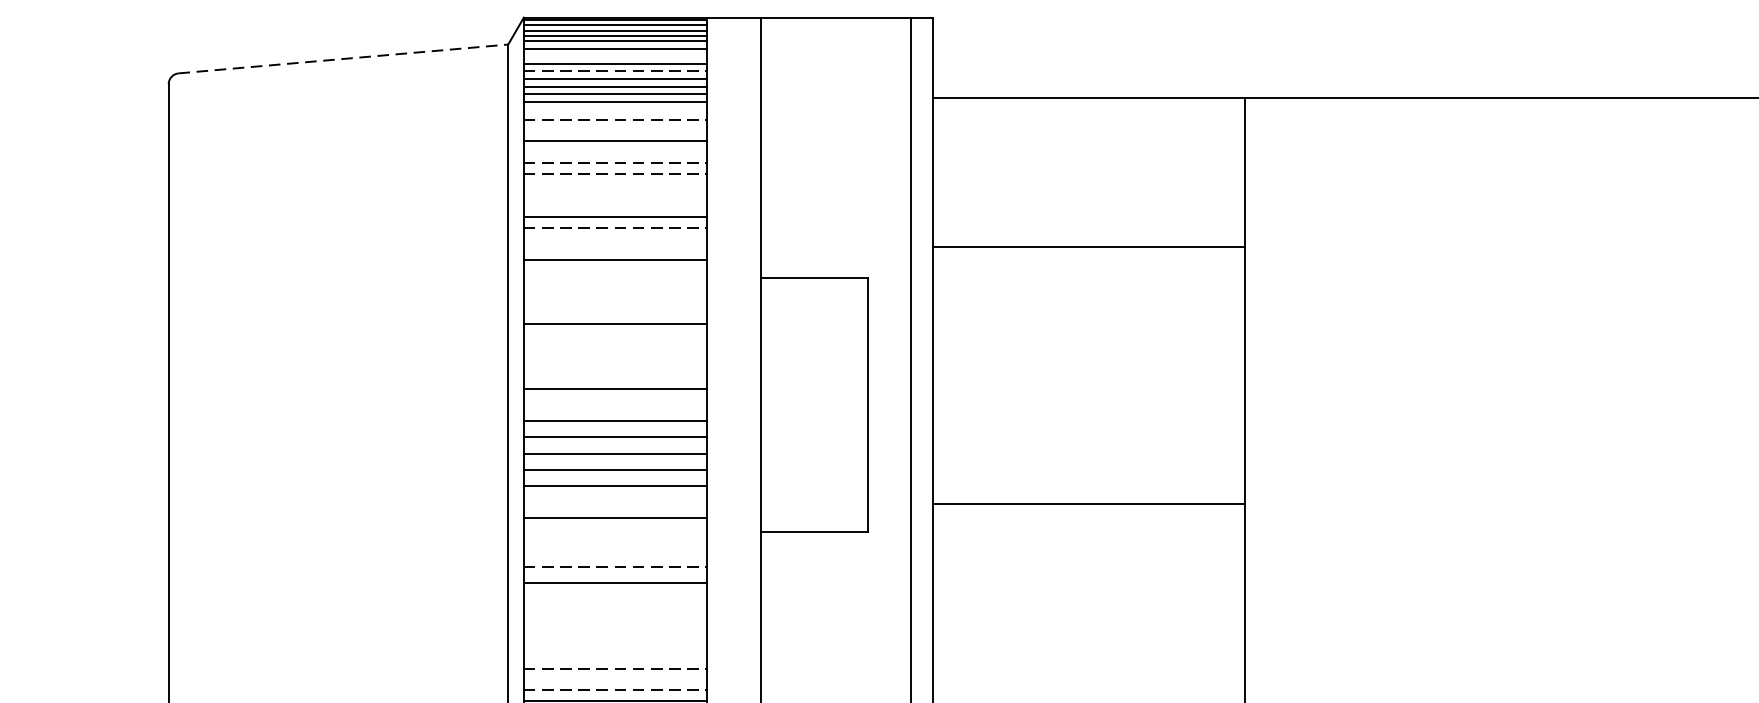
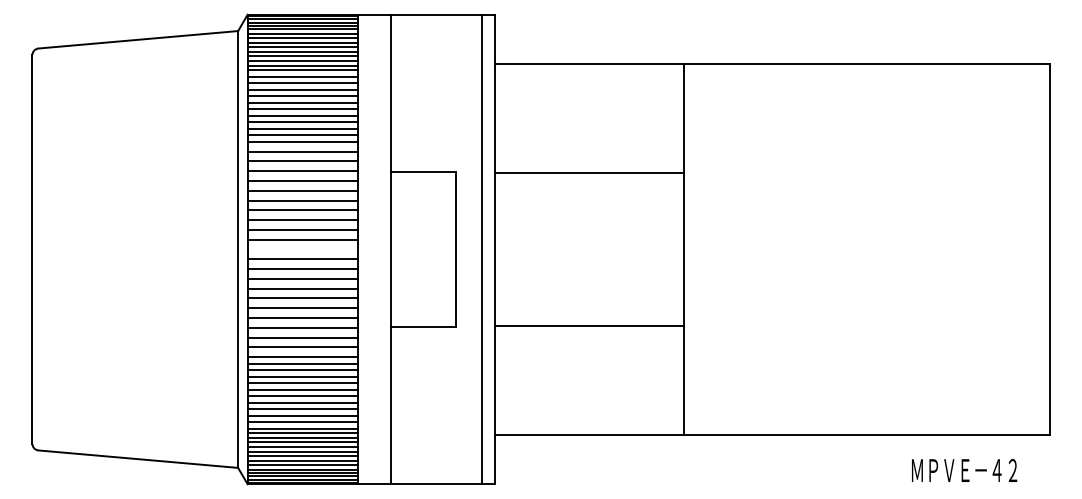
line: (614, 56) -> (302, 38), added
line: (343, 58) -> (138, 39), dashed -> solid
line: (616, 71) -> (303, 47), dashed -> solid
line: (614, 109) -> (302, 70), added
line: (616, 119) -> (303, 76), dashed -> solid
line: (614, 131) -> (302, 83), added
line: (614, 152) -> (302, 96), added
line: (616, 162) -> (303, 102), dashed -> solid
line: (616, 174) -> (303, 109), dashed -> solid
line: (614, 183) -> (302, 115), added
line: (614, 195) -> (302, 122), added
line: (614, 205) -> (302, 128), added
line: (616, 226) -> (303, 141), dashed -> solid
line: (614, 243) -> (302, 151), added
line: (1088, 246) -> (589, 172), moved
line: (614, 276) -> (302, 171), added
line: (614, 292) -> (302, 181), added
line: (614, 307) -> (302, 190), added
line: (614, 340) -> (302, 210), added
line: (614, 357) -> (302, 220), added
line: (614, 372) -> (302, 229), added
line: (614, 502) -> (302, 308), added
line: (1088, 504) -> (589, 326), moved
line: (614, 533) -> (302, 327), added
line: (614, 550) -> (302, 337), added
line: (616, 566) -> (303, 347), dashed -> solid
line: (614, 593) -> (302, 363), added
line: (614, 604) -> (302, 370), added
line: (614, 614) -> (302, 376), added
line: (614, 626) -> (302, 383), added
line: (614, 636) -> (302, 389), added
line: (614, 647) -> (302, 396), added
line: (614, 657) -> (302, 402), added
line: (616, 669) -> (303, 409), dashed -> solid
line: (614, 679) -> (302, 415), added
line: (616, 690) -> (303, 422), dashed -> solid

